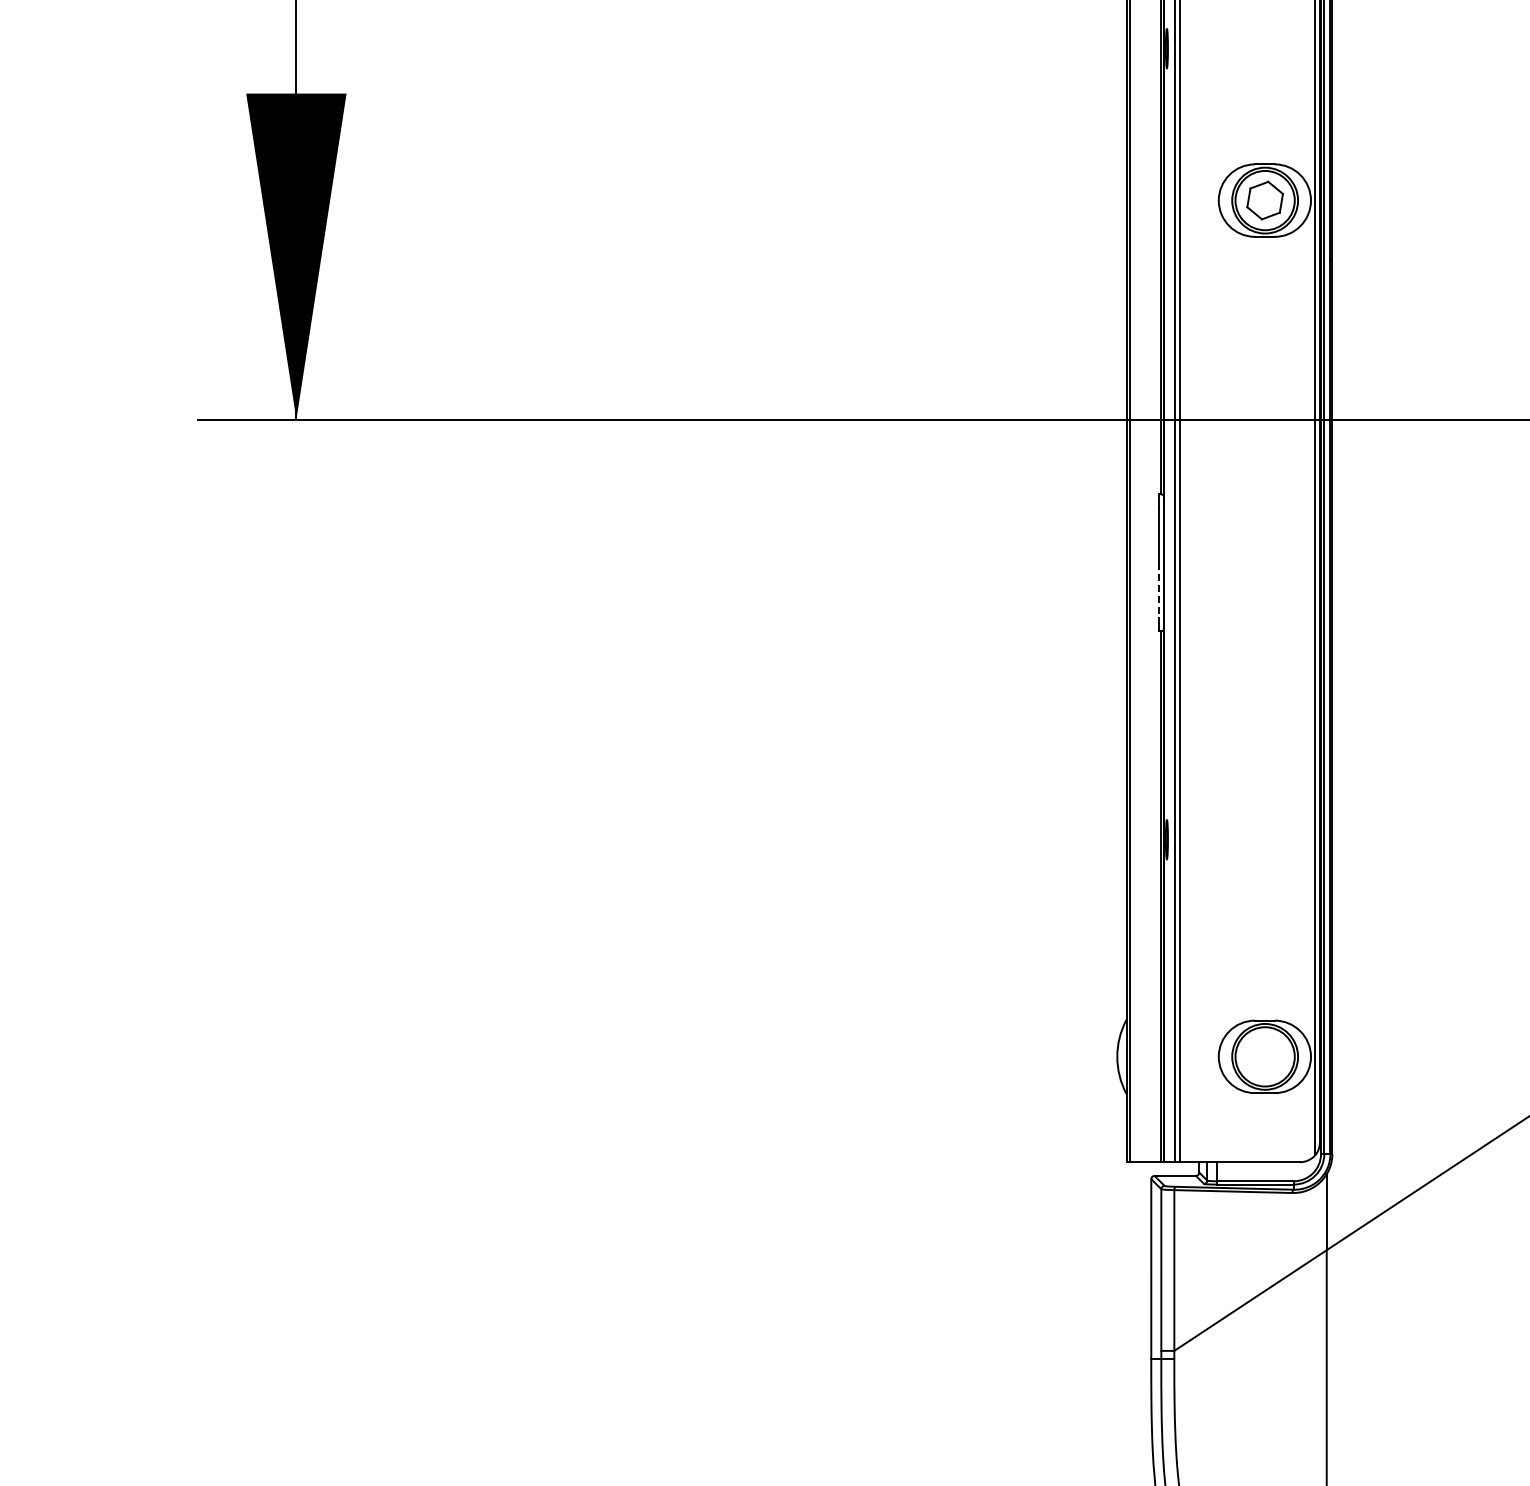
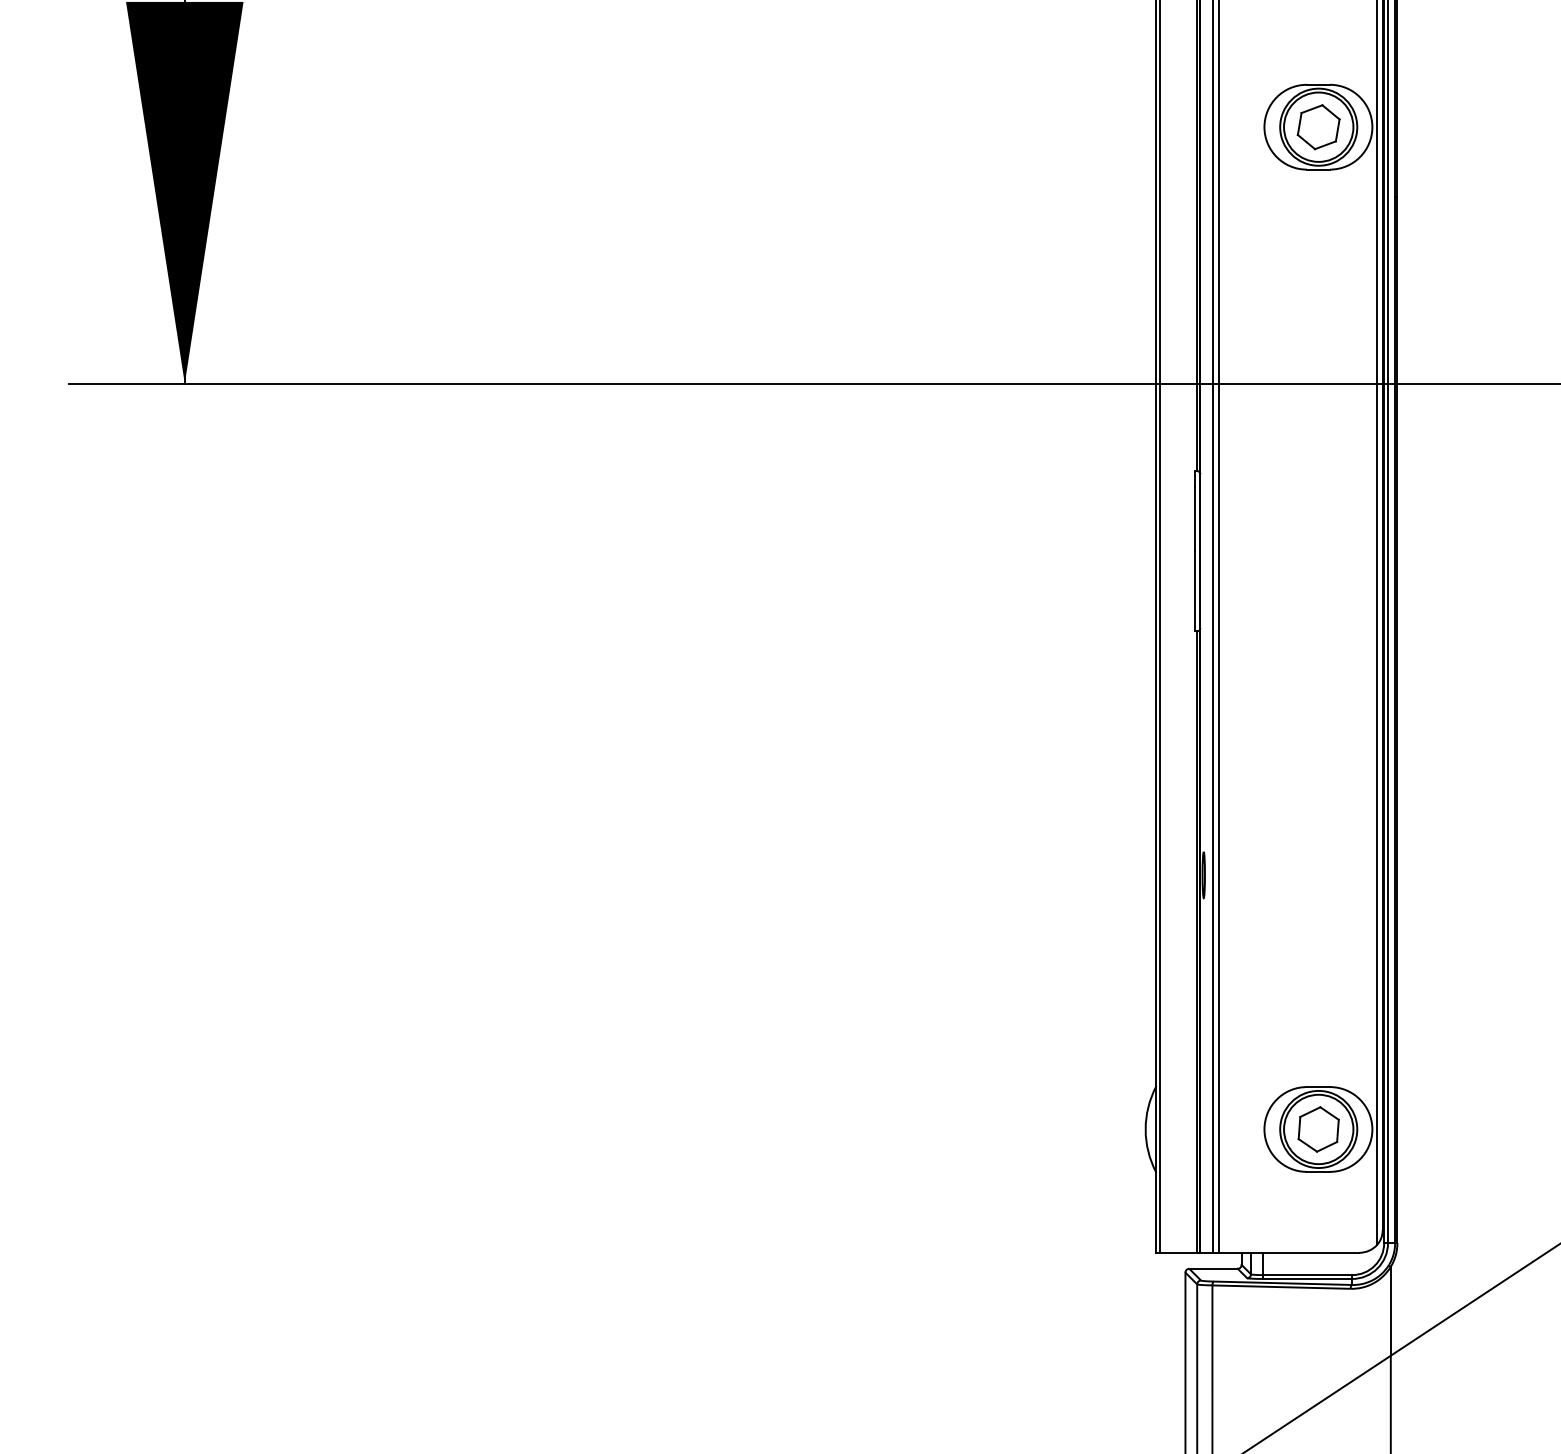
line: (1159, 590) -> (1195, 583), dashed -> solid
part: (1265, 1056) -> (1319, 1129), added

